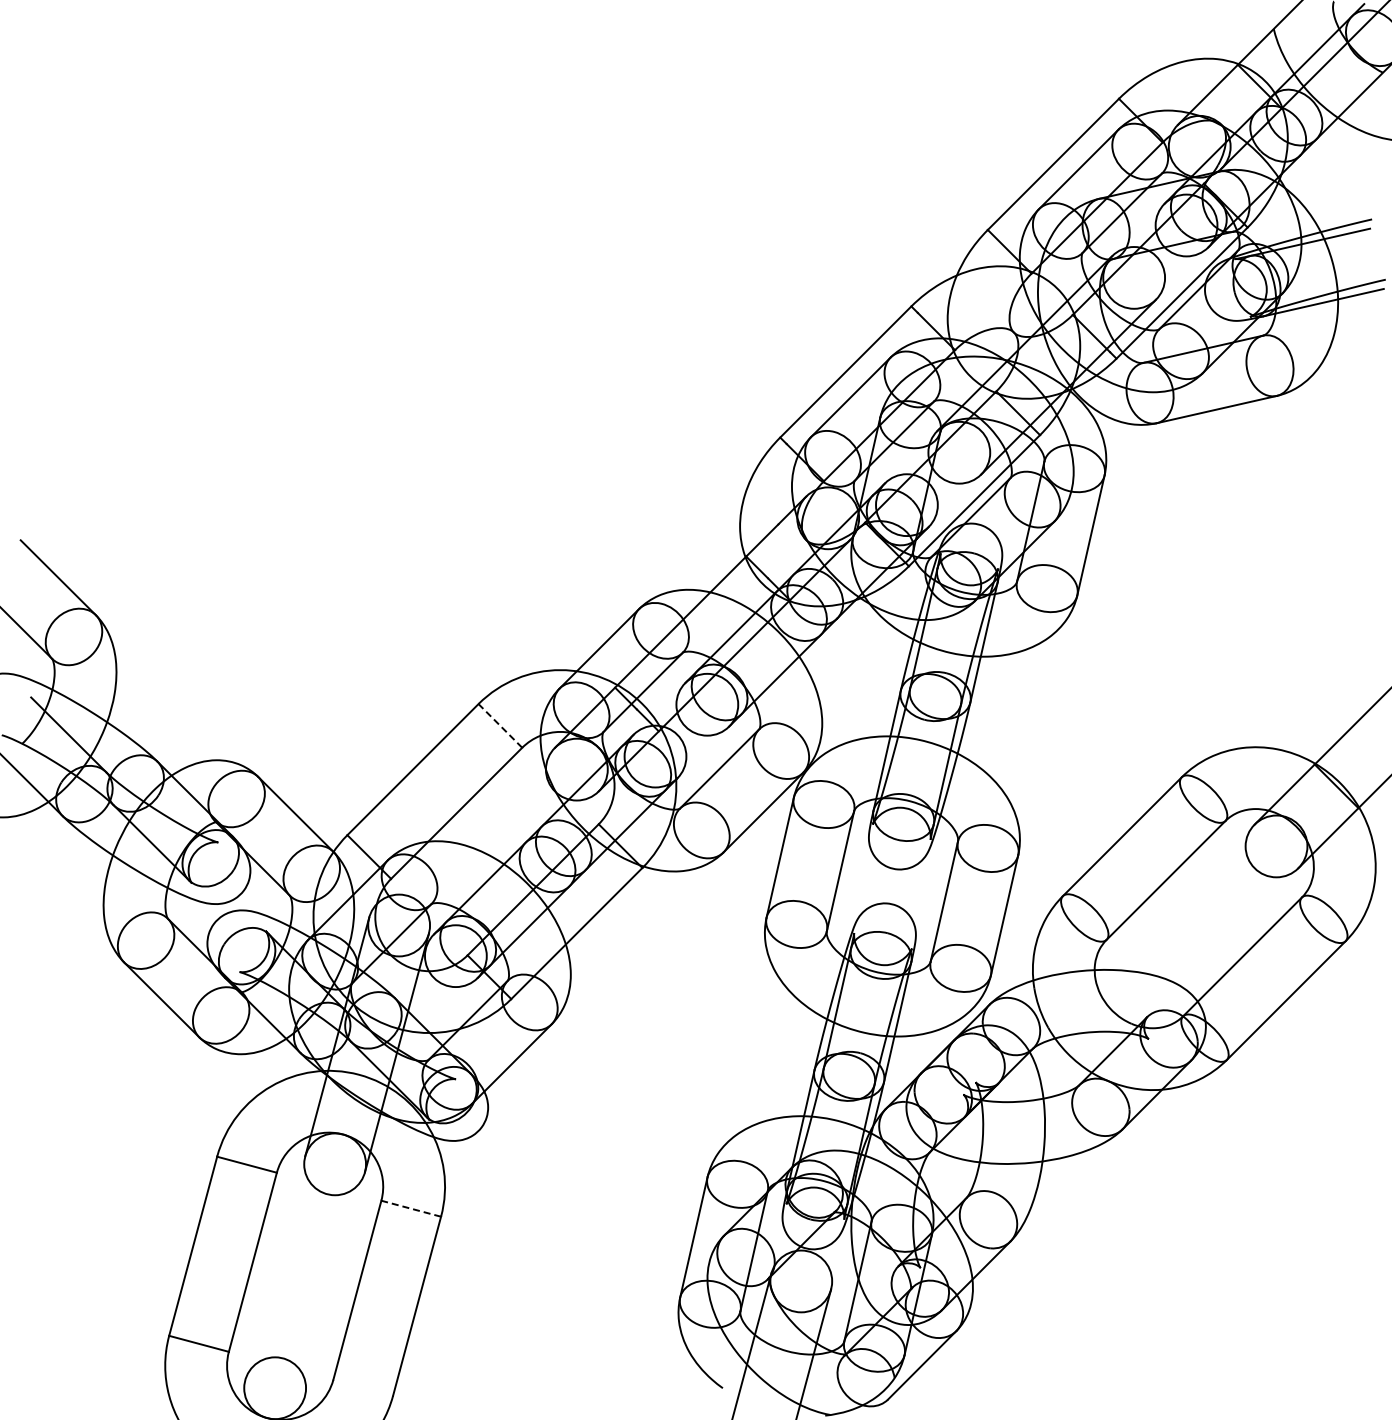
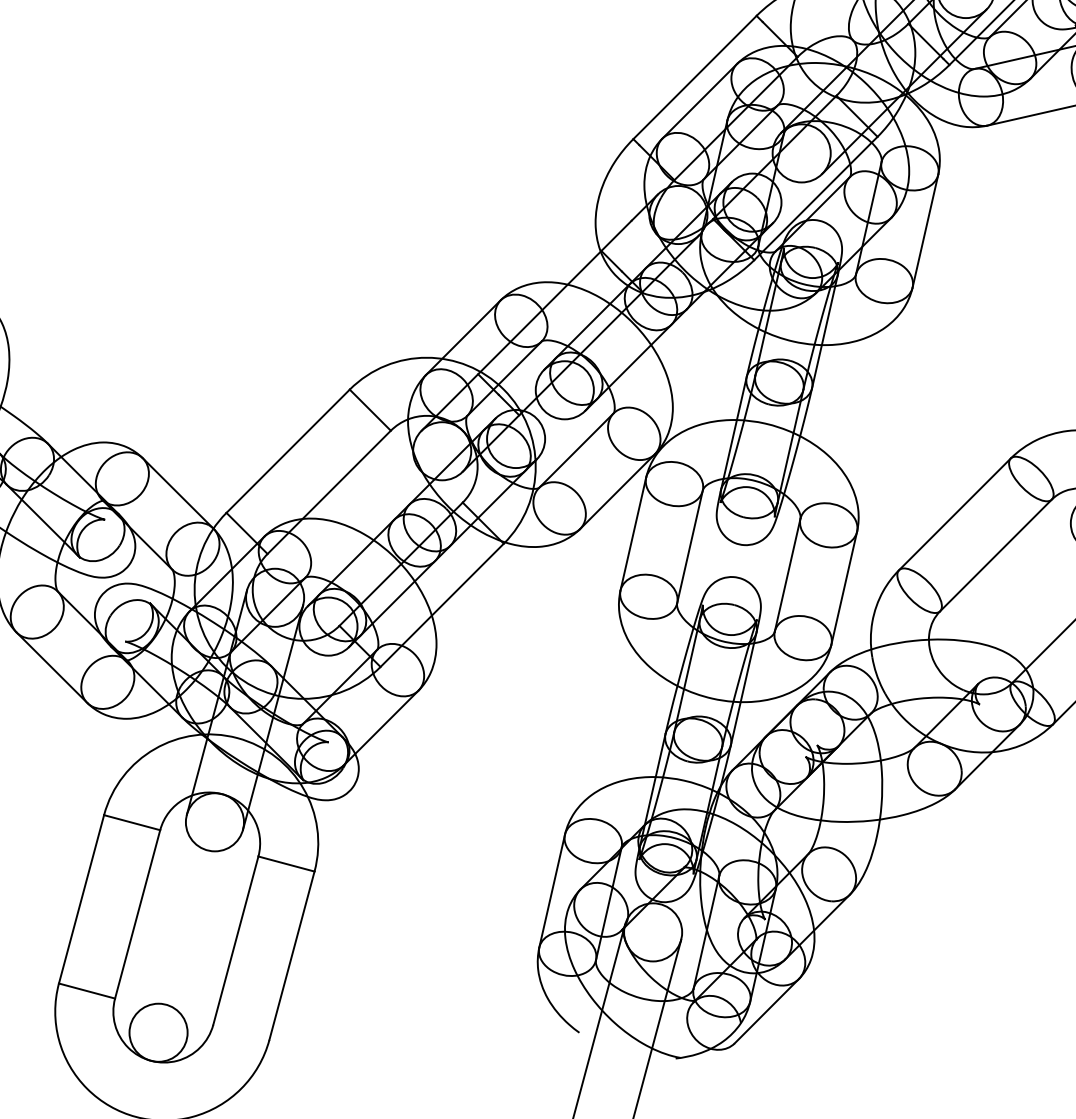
line: (500, 725) -> (370, 409), dashed -> solid
line: (411, 1208) -> (286, 863), dashed -> solid

